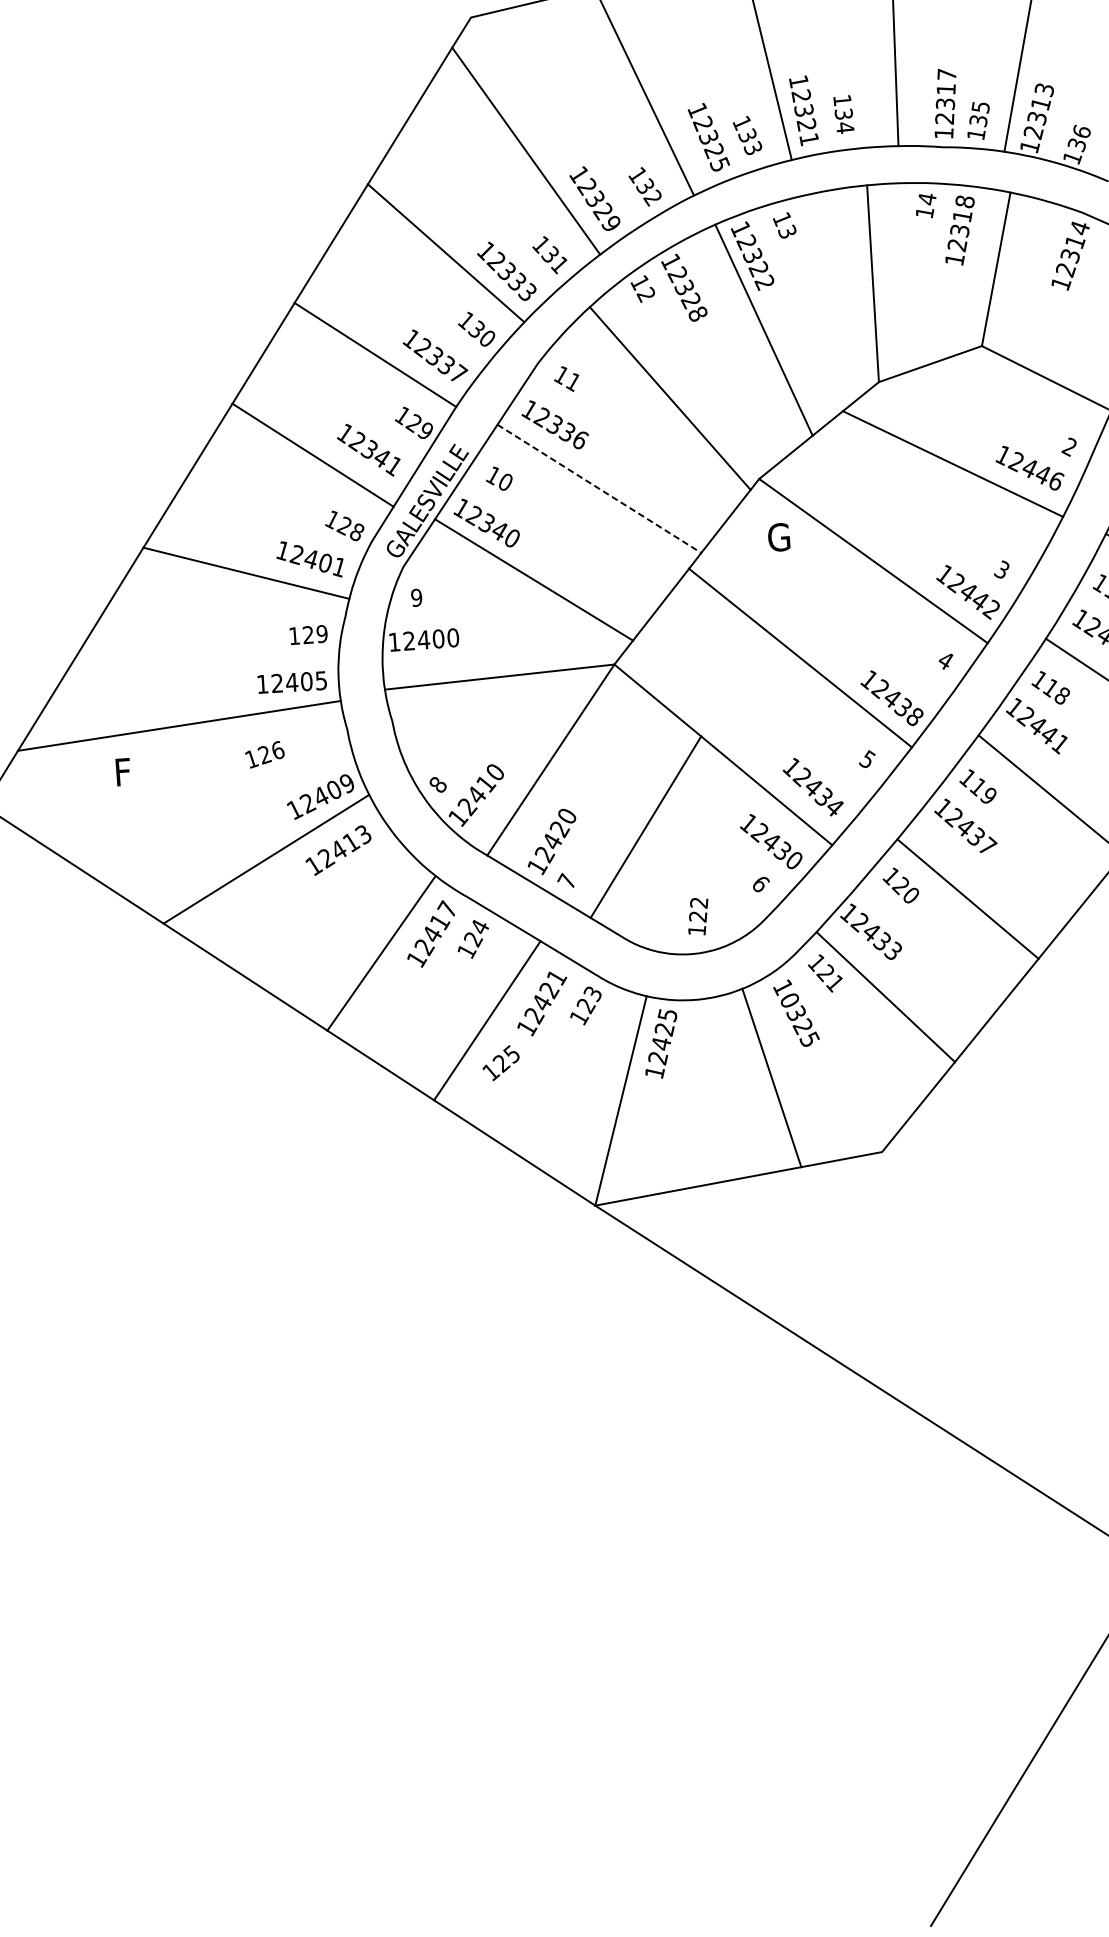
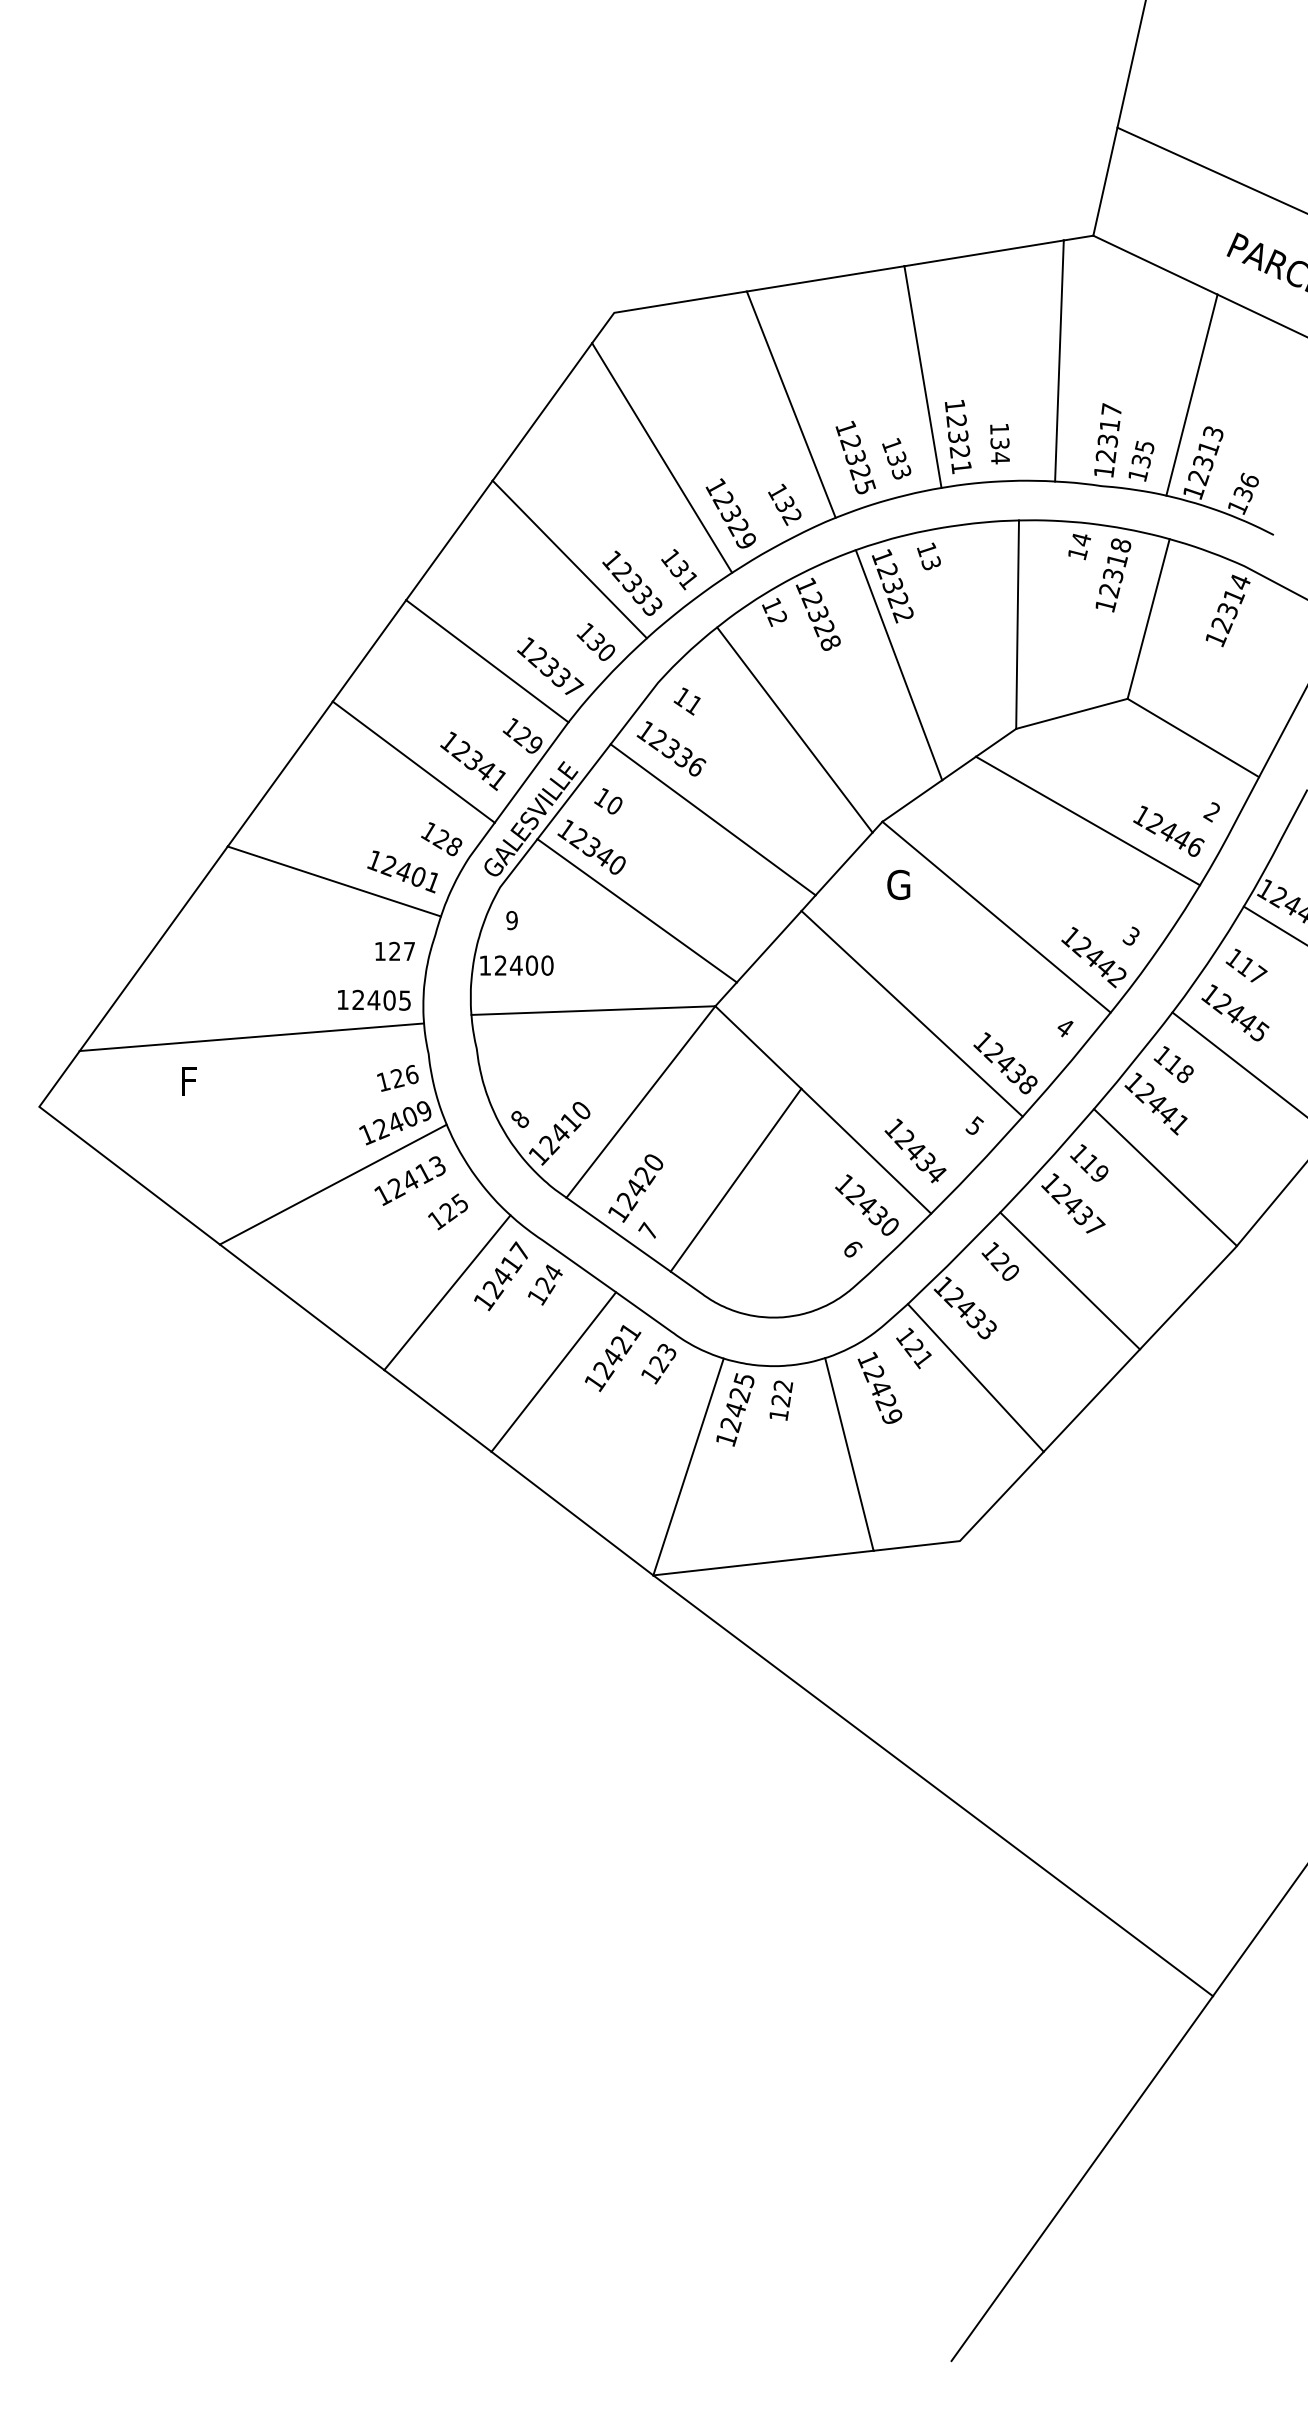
line: (599, 489) -> (713, 820), dashed -> solid
text: (322, 634) -> (409, 951), 129 -> 127
text: (264, 754) -> (397, 1078), moved
text: (698, 916) -> (781, 1400), moved
text: (799, 1019) -> (883, 1394), 10325 -> 12429
text: (500, 1062) -> (447, 1211), moved

